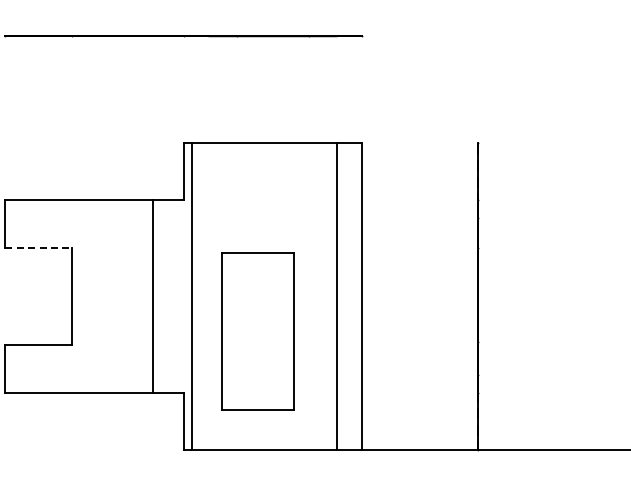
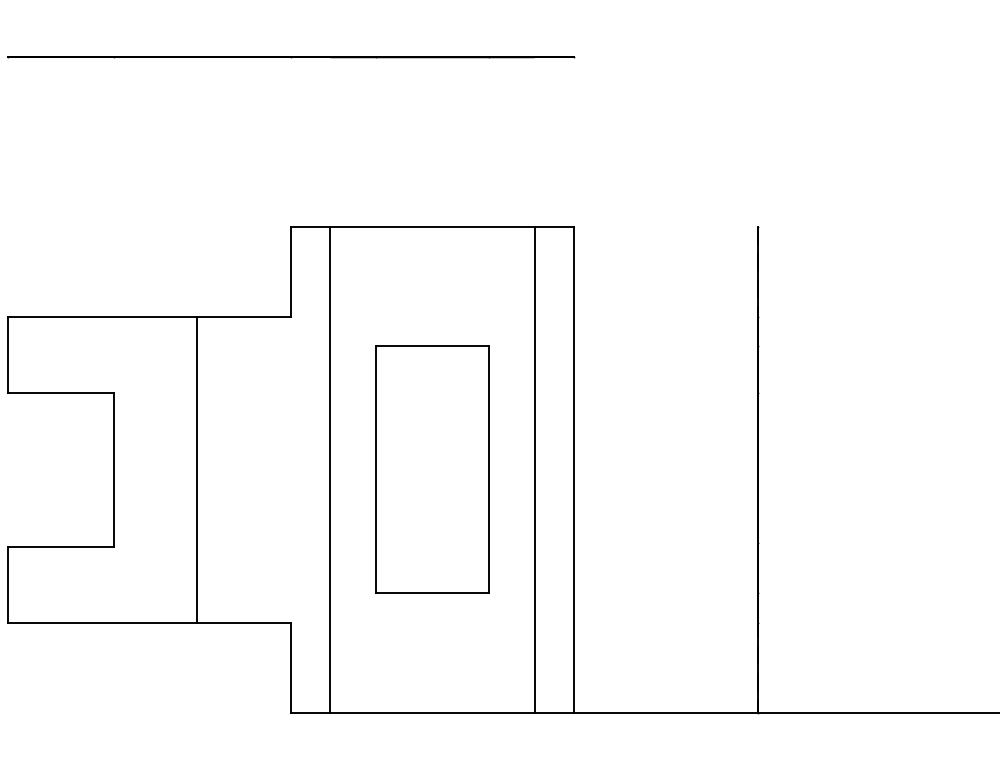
line: (39, 247) -> (62, 392), dashed -> solid
line: (153, 296) -> (197, 469), moved
line: (192, 296) -> (330, 469), moved
part: (257, 331) -> (431, 469), moved

